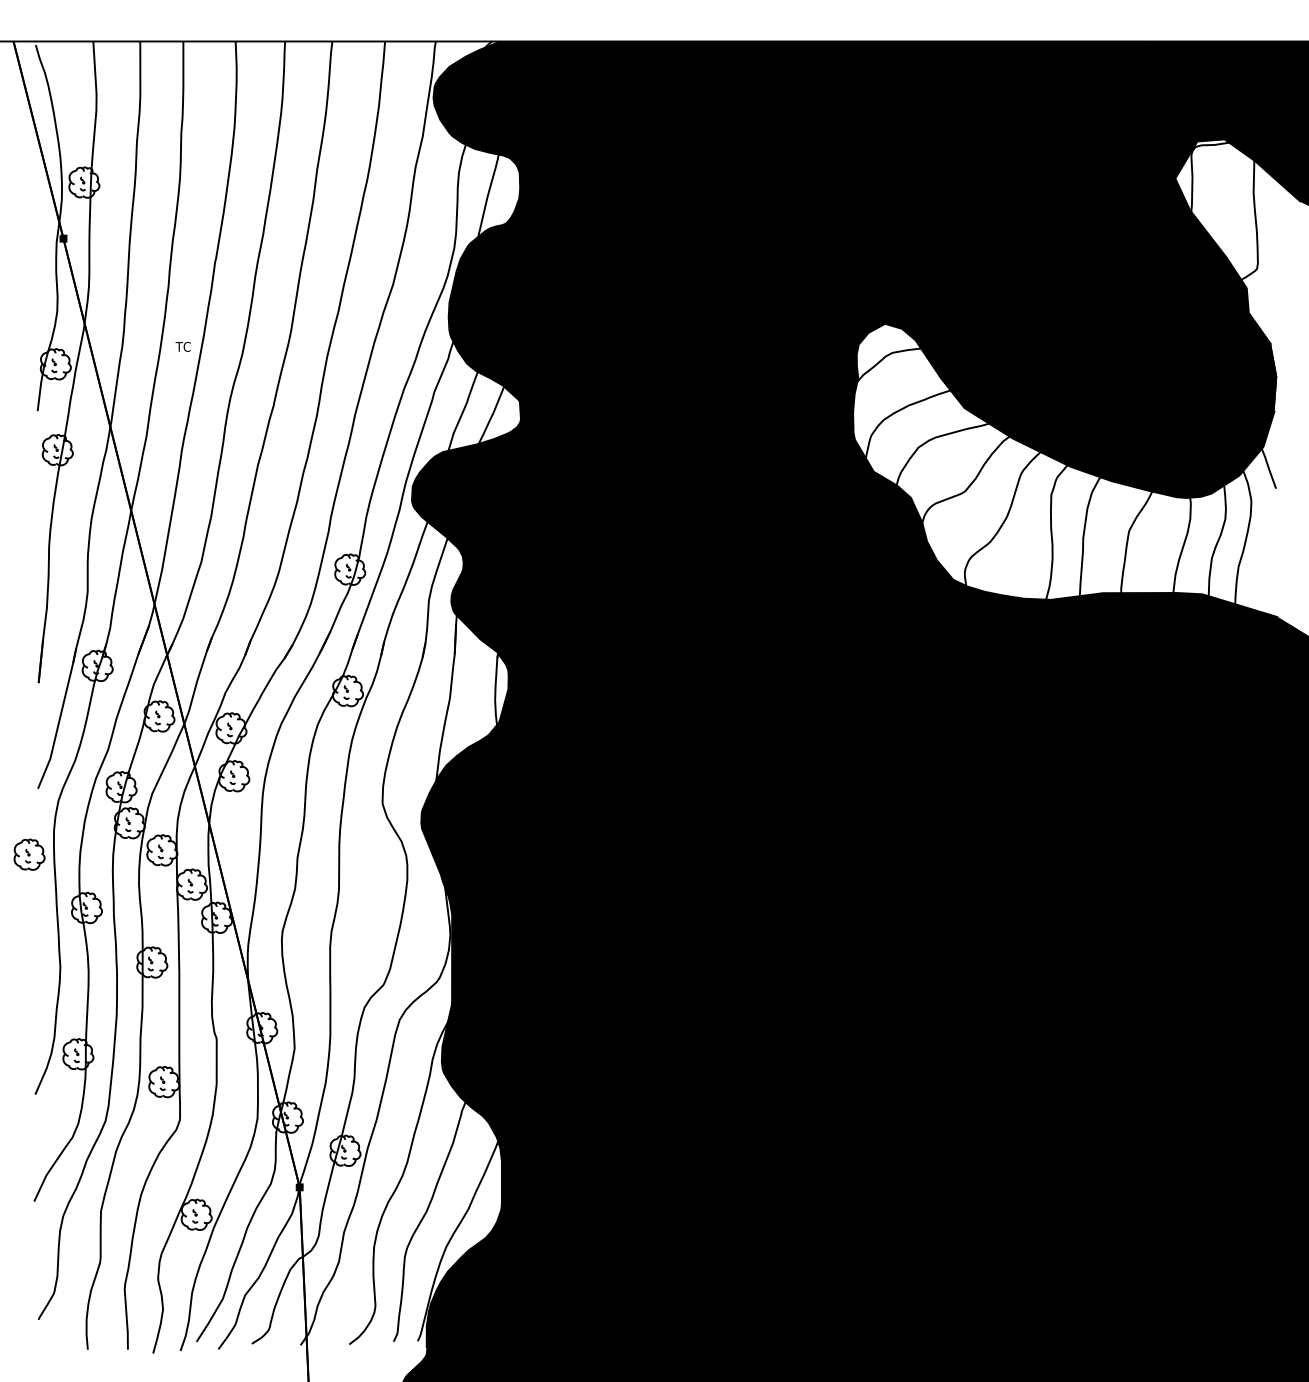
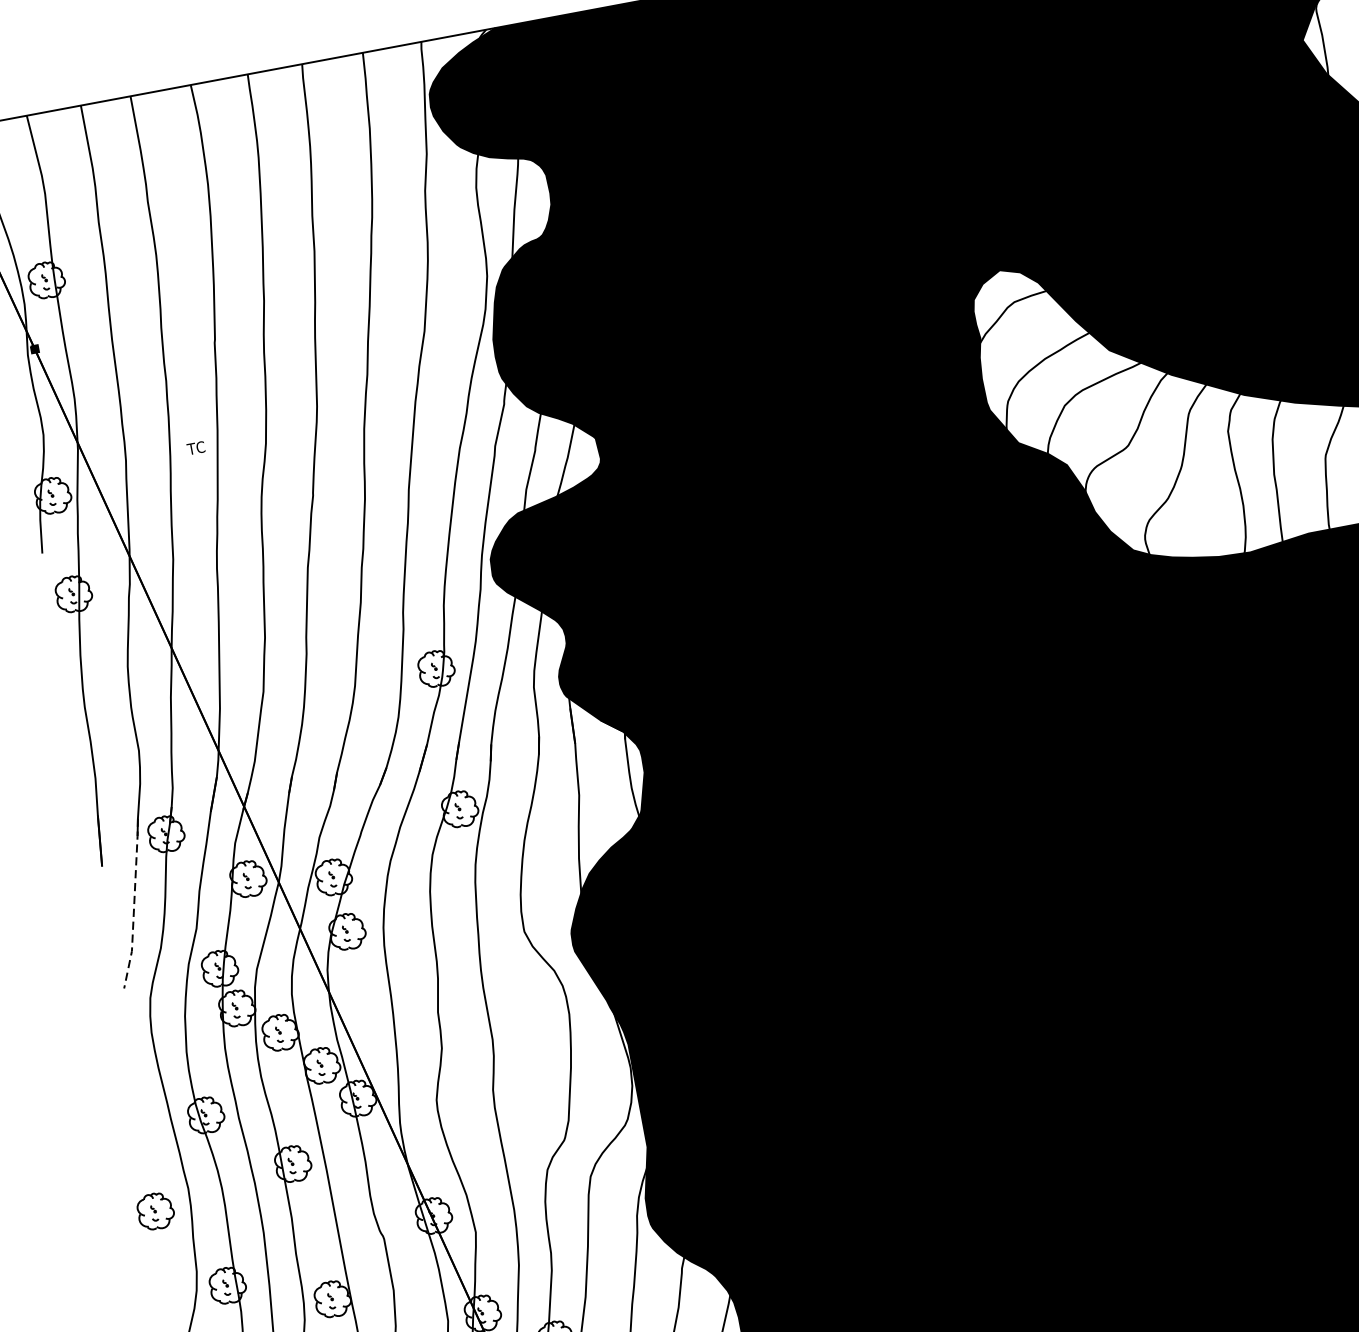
line: (59, 720) -> (134, 905), solid -> dashed
part: (29, 854) -> (155, 1211), moved

